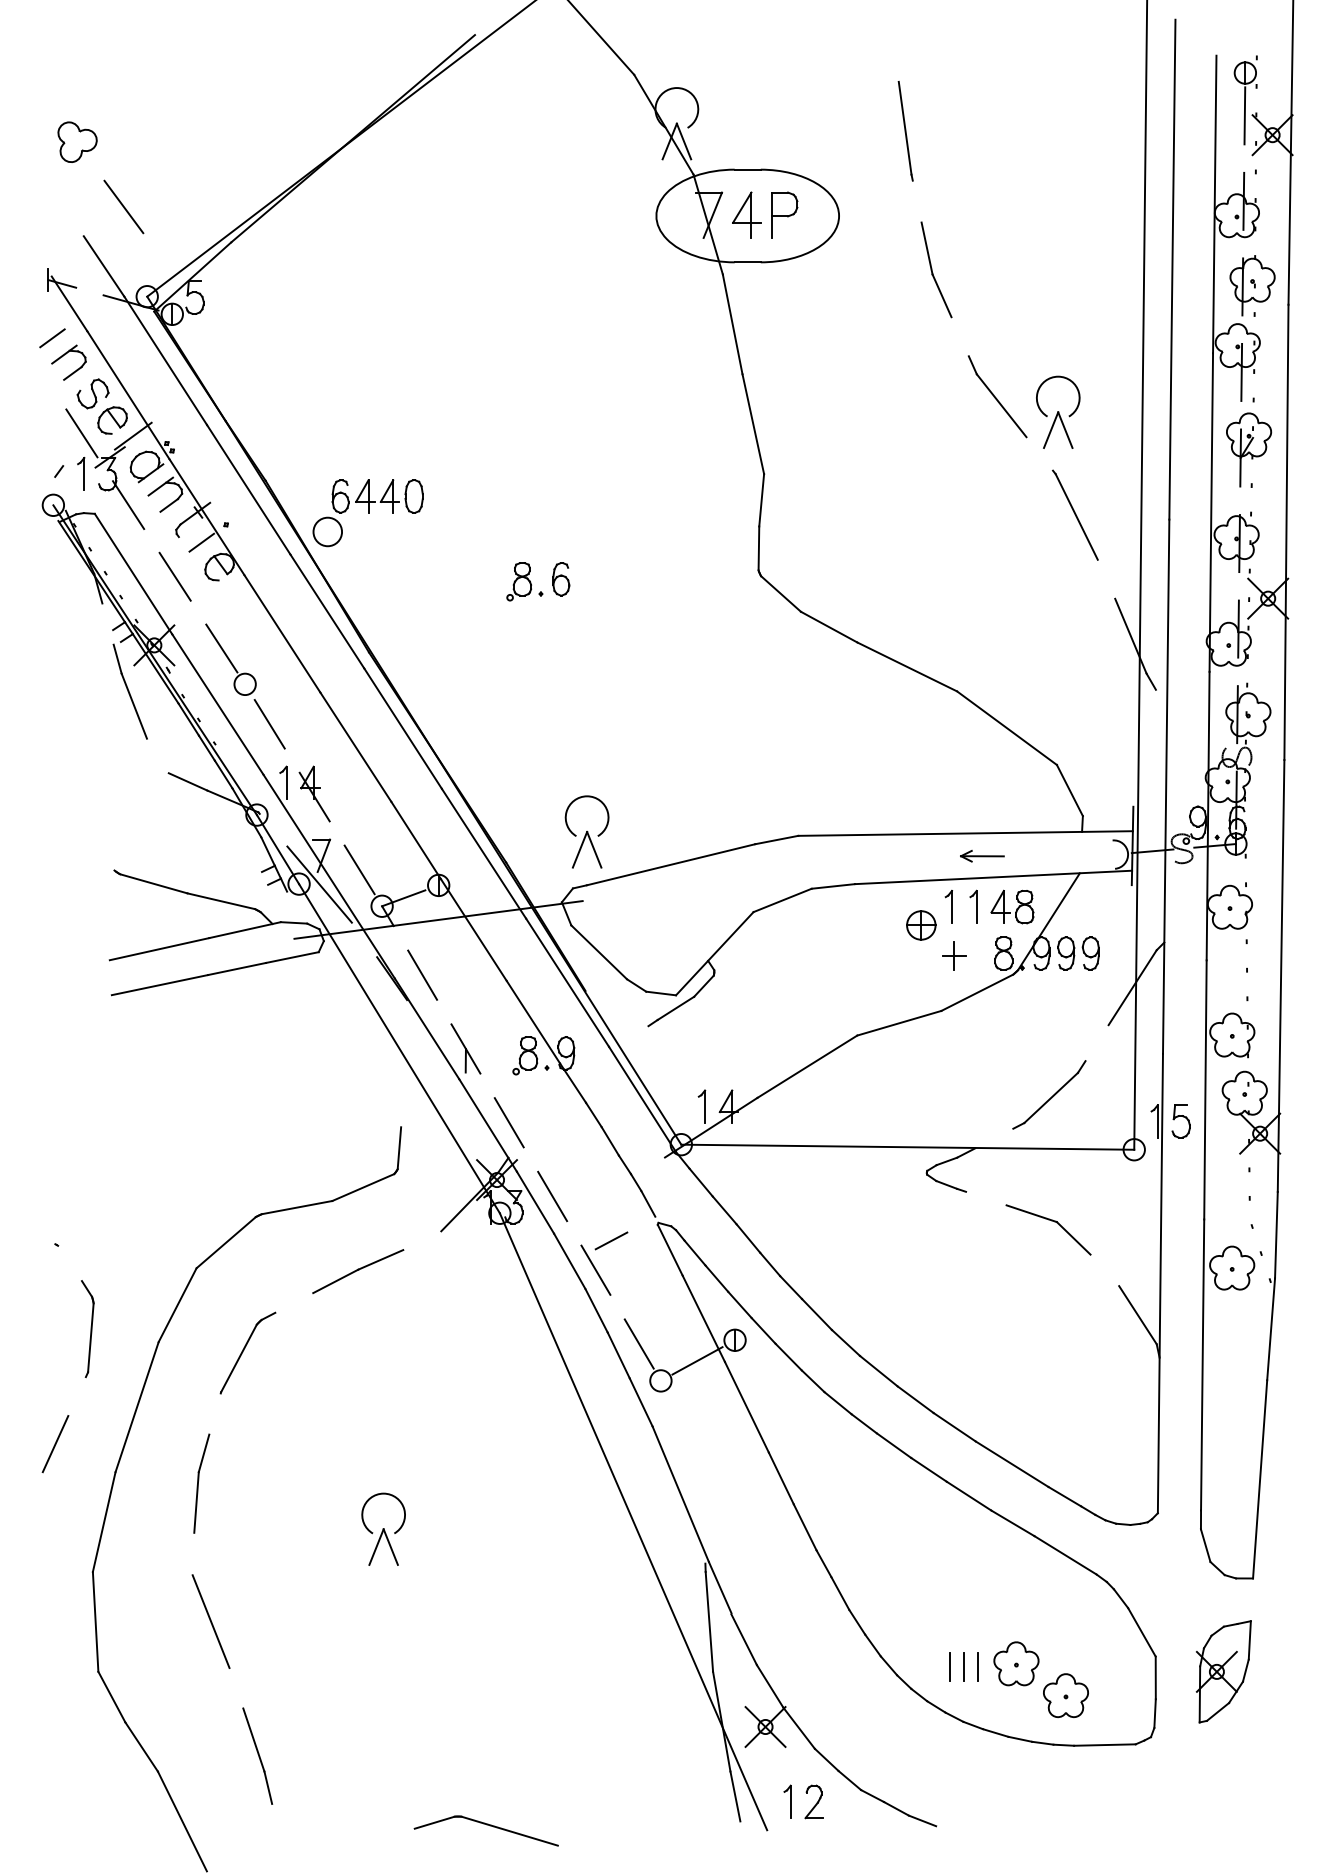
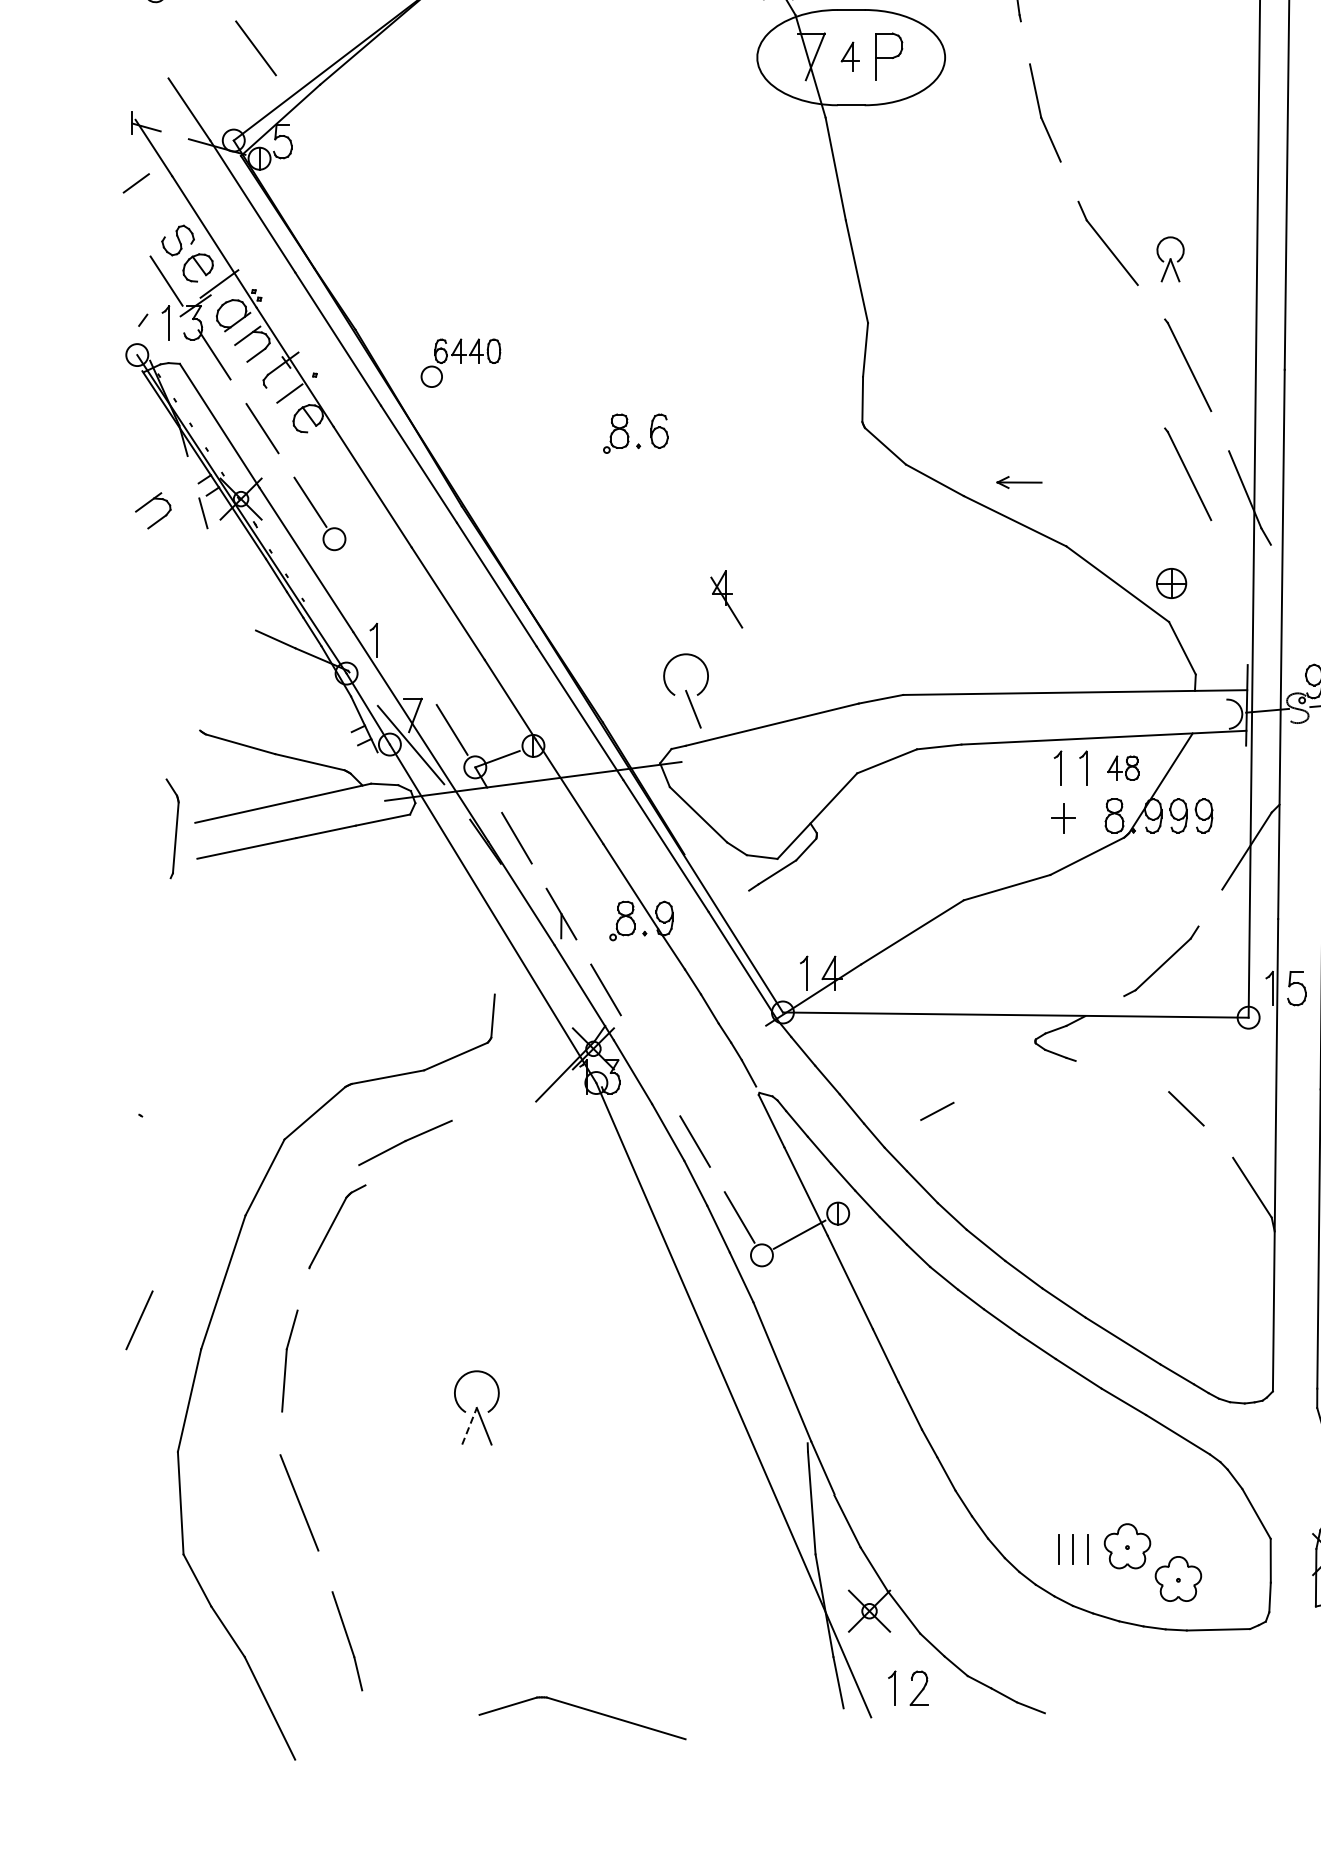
line: (123, 206) -> (255, 47), moved
part: (746, 214) -> (849, 56), size x0.6
part: (63, 356) -> (147, 504), moved
part: (1058, 411) -> (1170, 258), size x0.6
part: (367, 513) -> (460, 363), size x0.7
line: (1075, 620) -> (1188, 473), added
line: (133, 705) -> (219, 560), removed
line: (269, 724) -> (359, 580), removed
part: (314, 793) -> (726, 598), moved
line: (579, 849) -> (678, 708), removed
part: (982, 856) -> (1019, 482), moved
part: (1012, 906) -> (1123, 767), size x0.7
part: (921, 925) -> (1171, 583), moved
line: (552, 1196) -> (650, 1065), removed
line: (1031, 1213) -> (1142, 1083), removed
line: (611, 1240) -> (937, 1111), moved
part: (358, 1271) -> (405, 1142), moved
part: (87, 1329) -> (172, 829), moved
line: (376, 1546) -> (469, 1425), solid -> dashed
part: (485, 1830) -> (581, 1717), size x1.4

